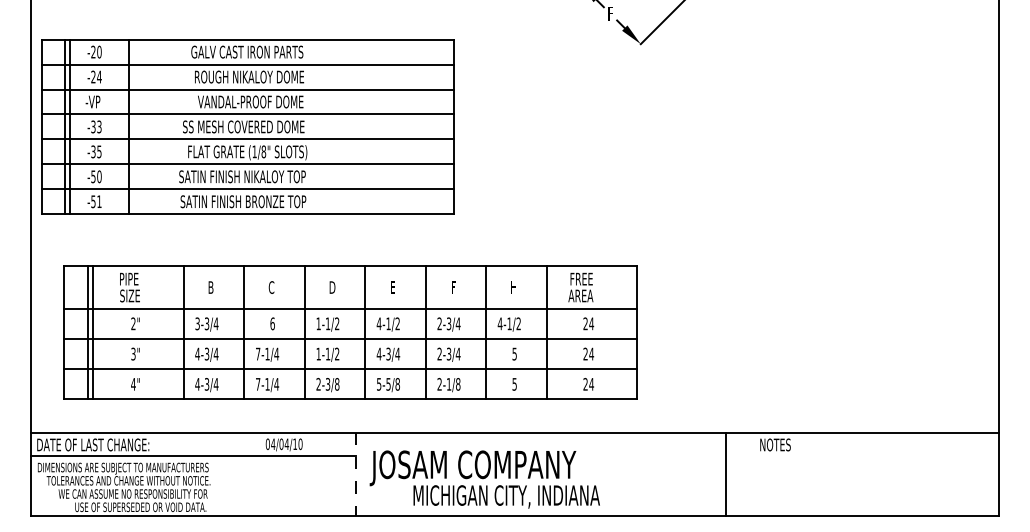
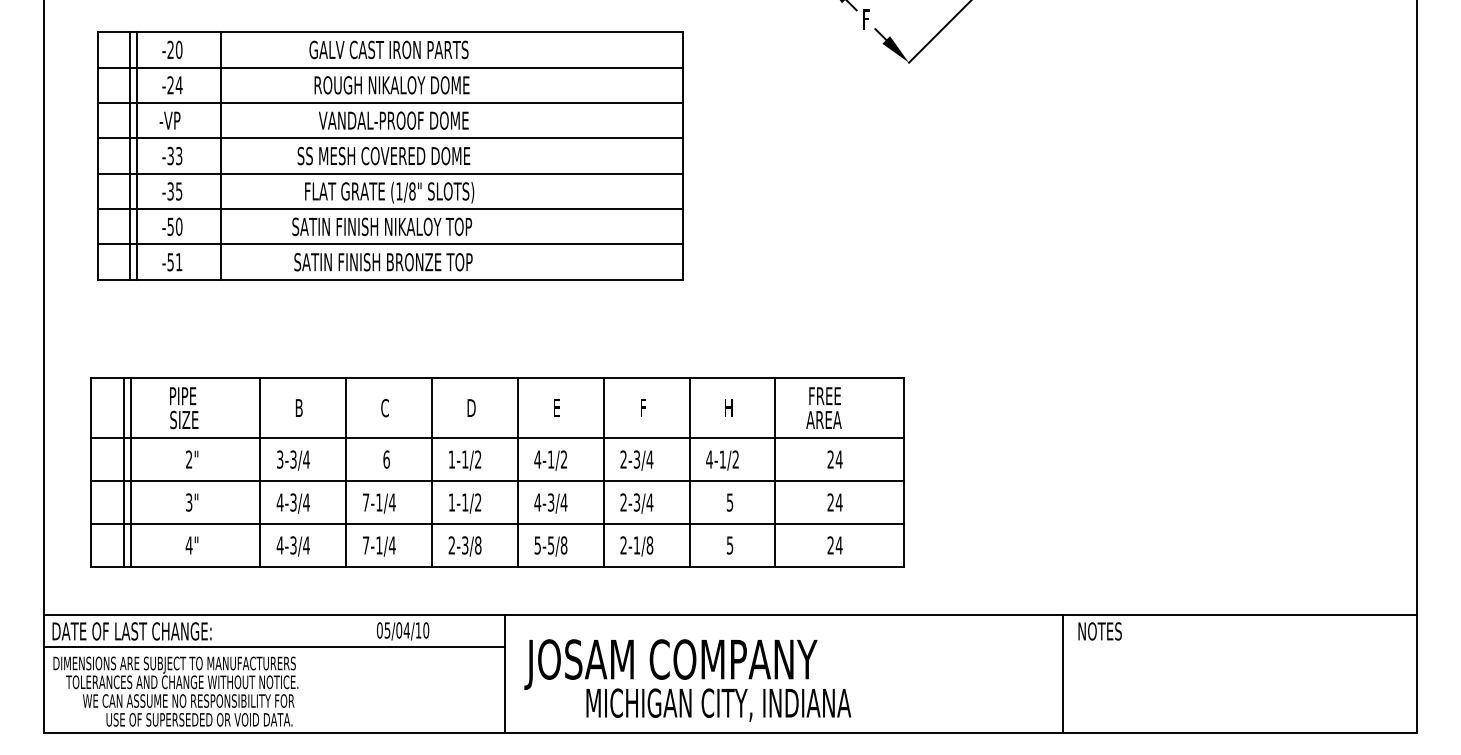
part: (247, 126) -> (389, 155), moved
text: (273, 444) -> (387, 630), 04/04/10 -> 05/04/10
line: (356, 474) -> (505, 673), dashed -> solid
line: (726, 474) -> (1063, 673), moved

